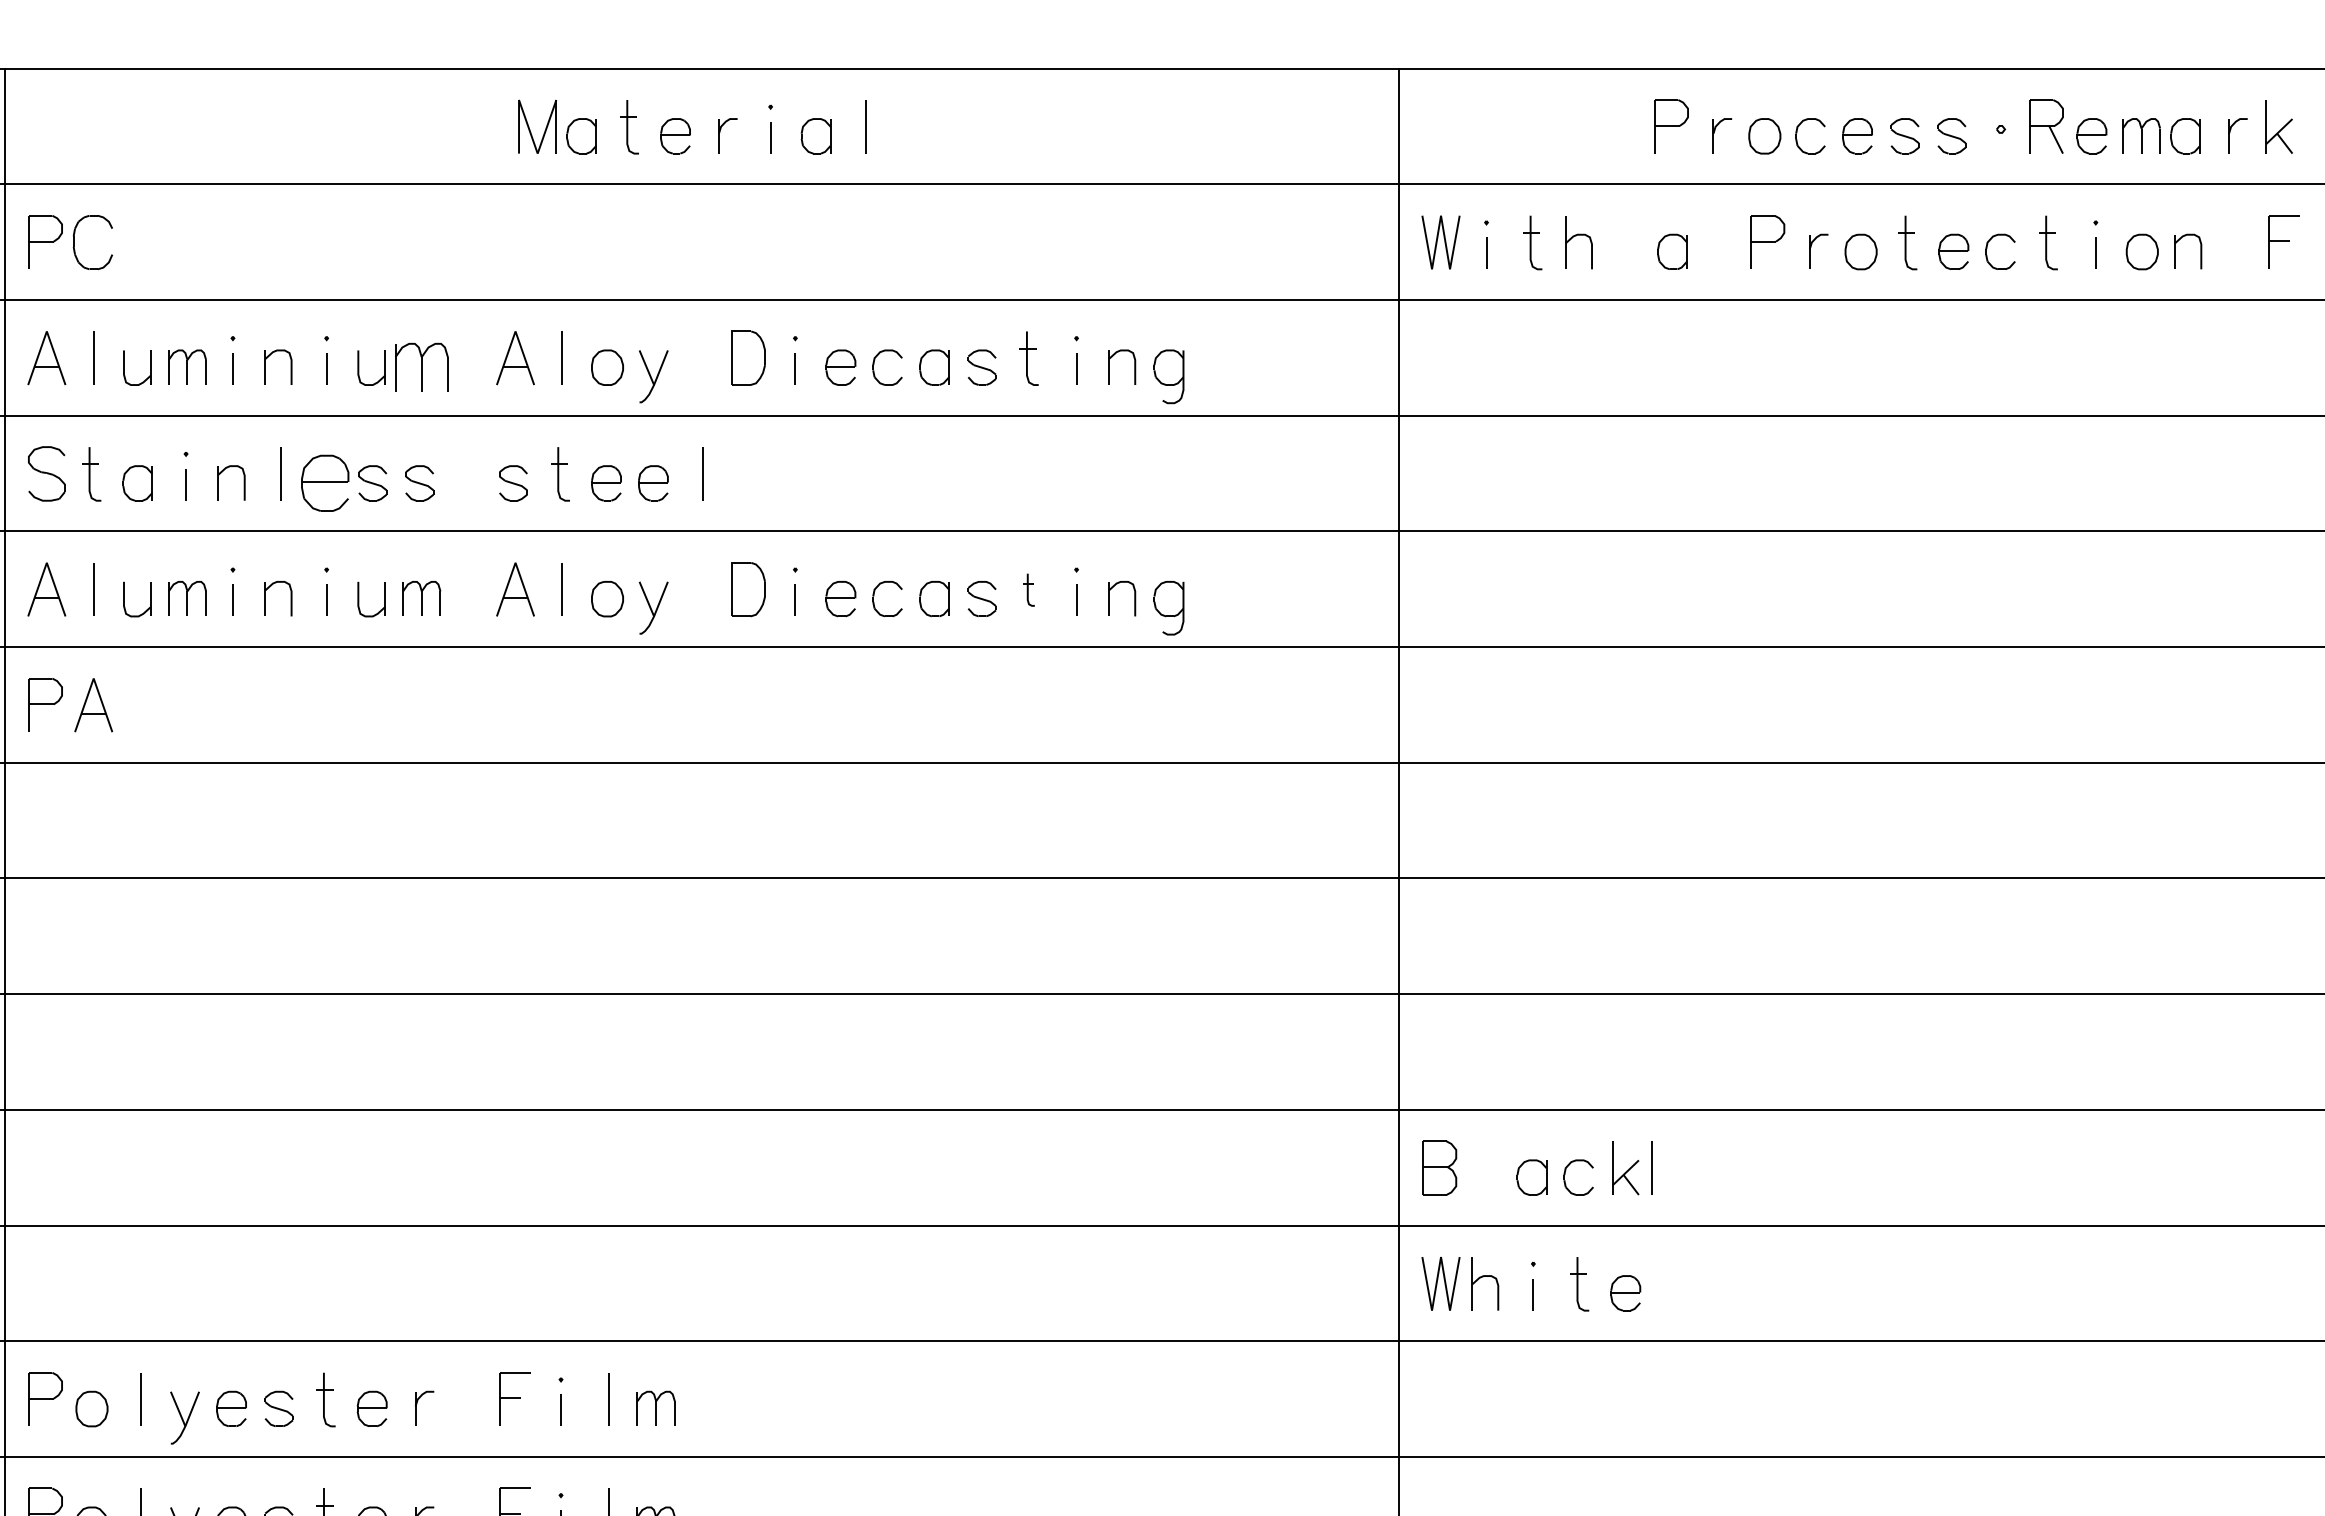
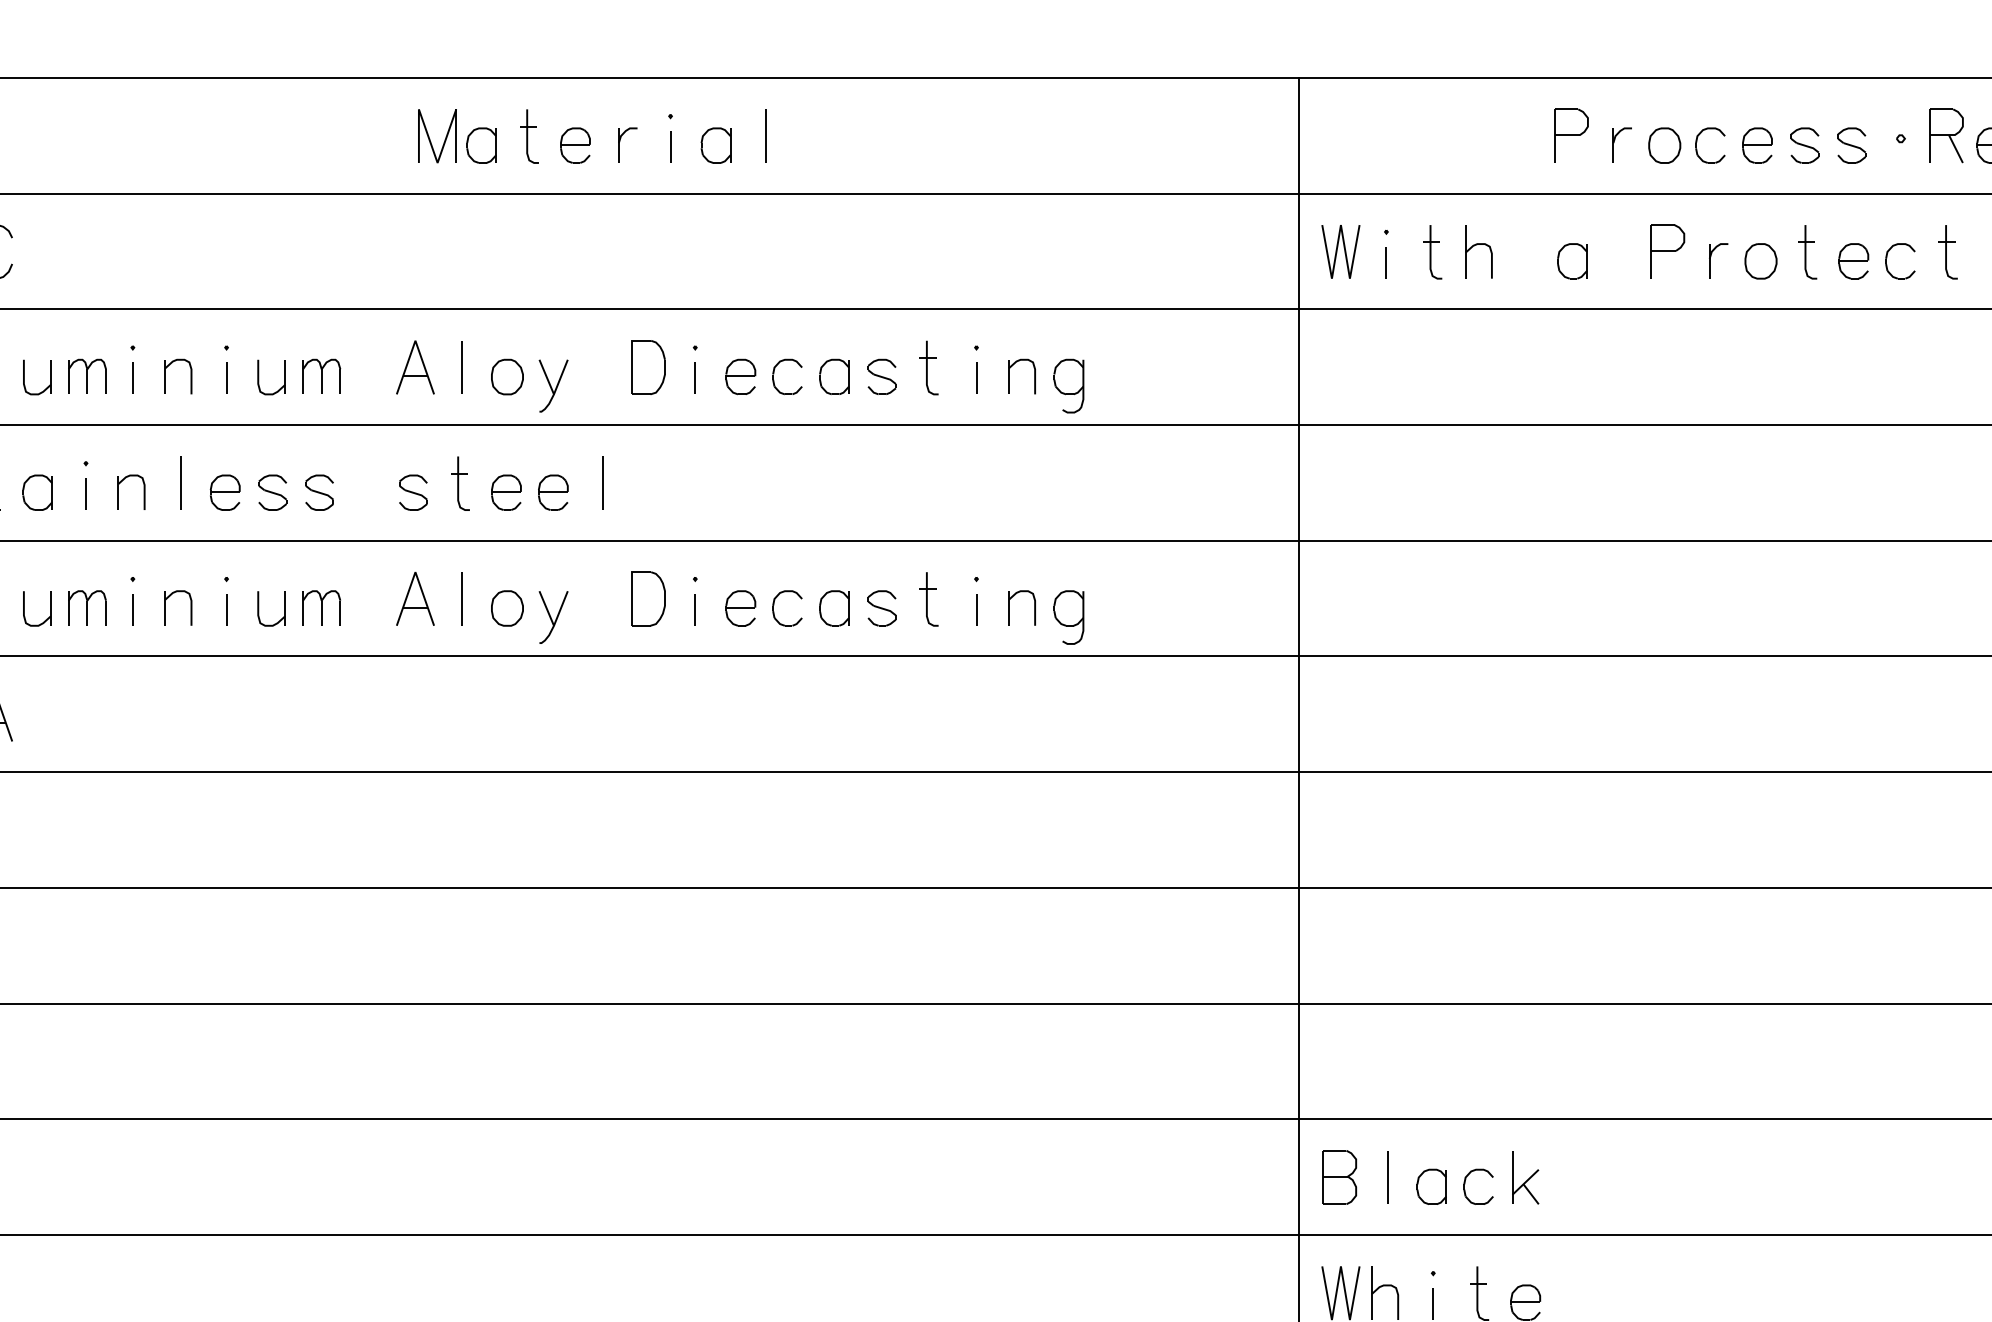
part: (421, 366) -> (321, 375), size x0.71
part: (325, 483) -> (225, 492), size x0.62
part: (1028, 589) -> (928, 598), size x1.67
line: (1651, 1167) -> (1387, 1176), moved

